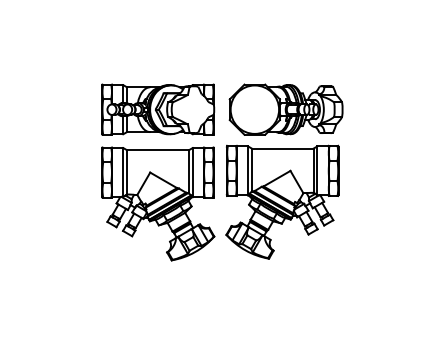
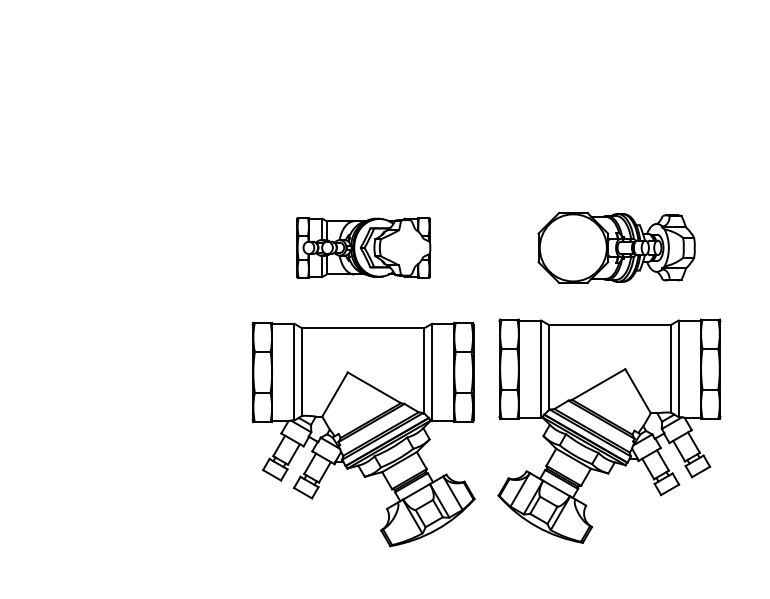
part: (158, 109) -> (364, 247), size x0.6
part: (285, 109) -> (615, 247), size x0.7

